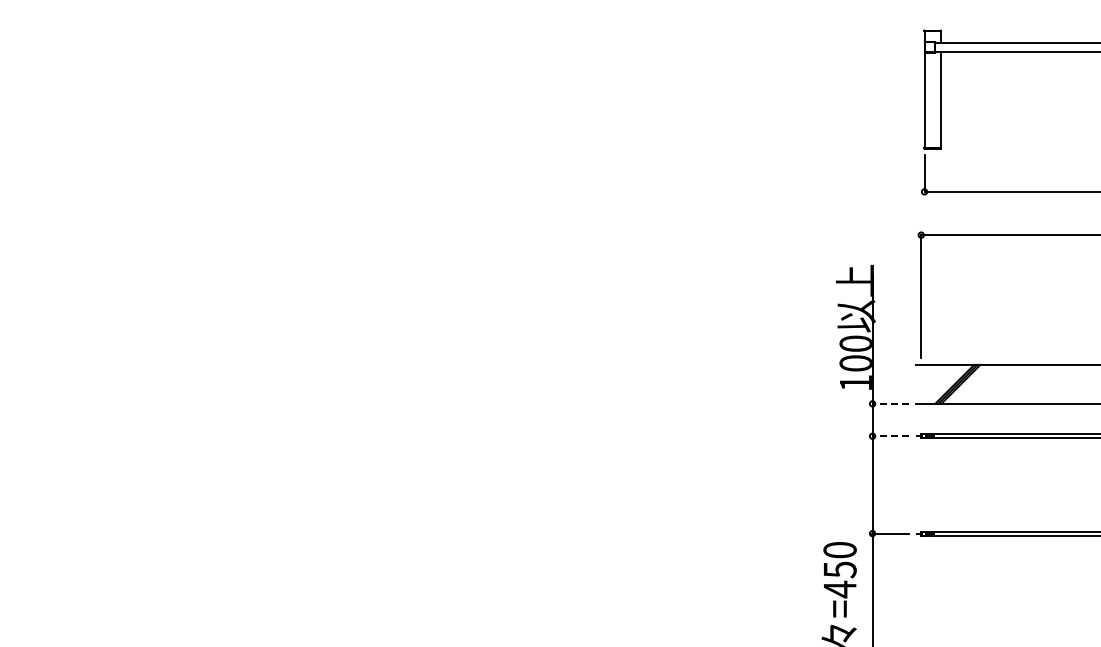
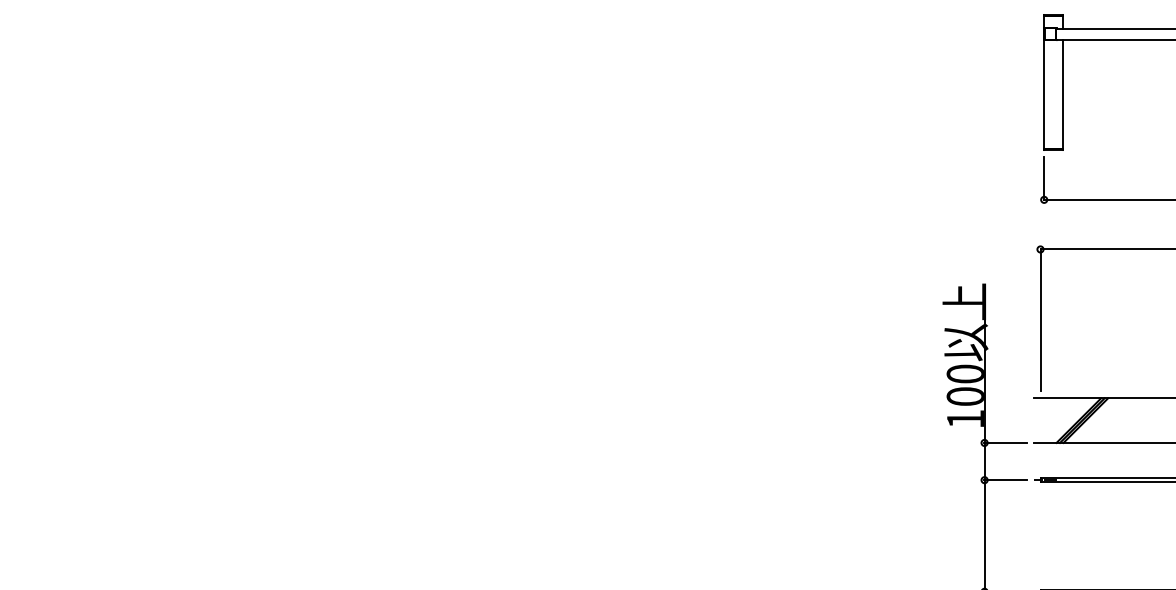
line: (890, 403) -> (1005, 442), dashed -> solid
line: (890, 436) -> (1005, 480), dashed -> solid

